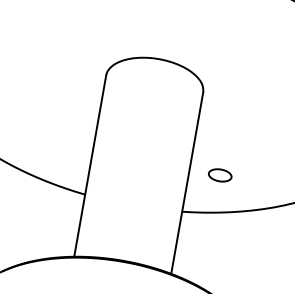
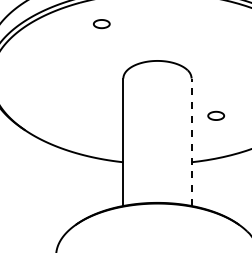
part: (219, 174) -> (215, 115), moved
line: (186, 183) -> (191, 142), solid -> dashed

